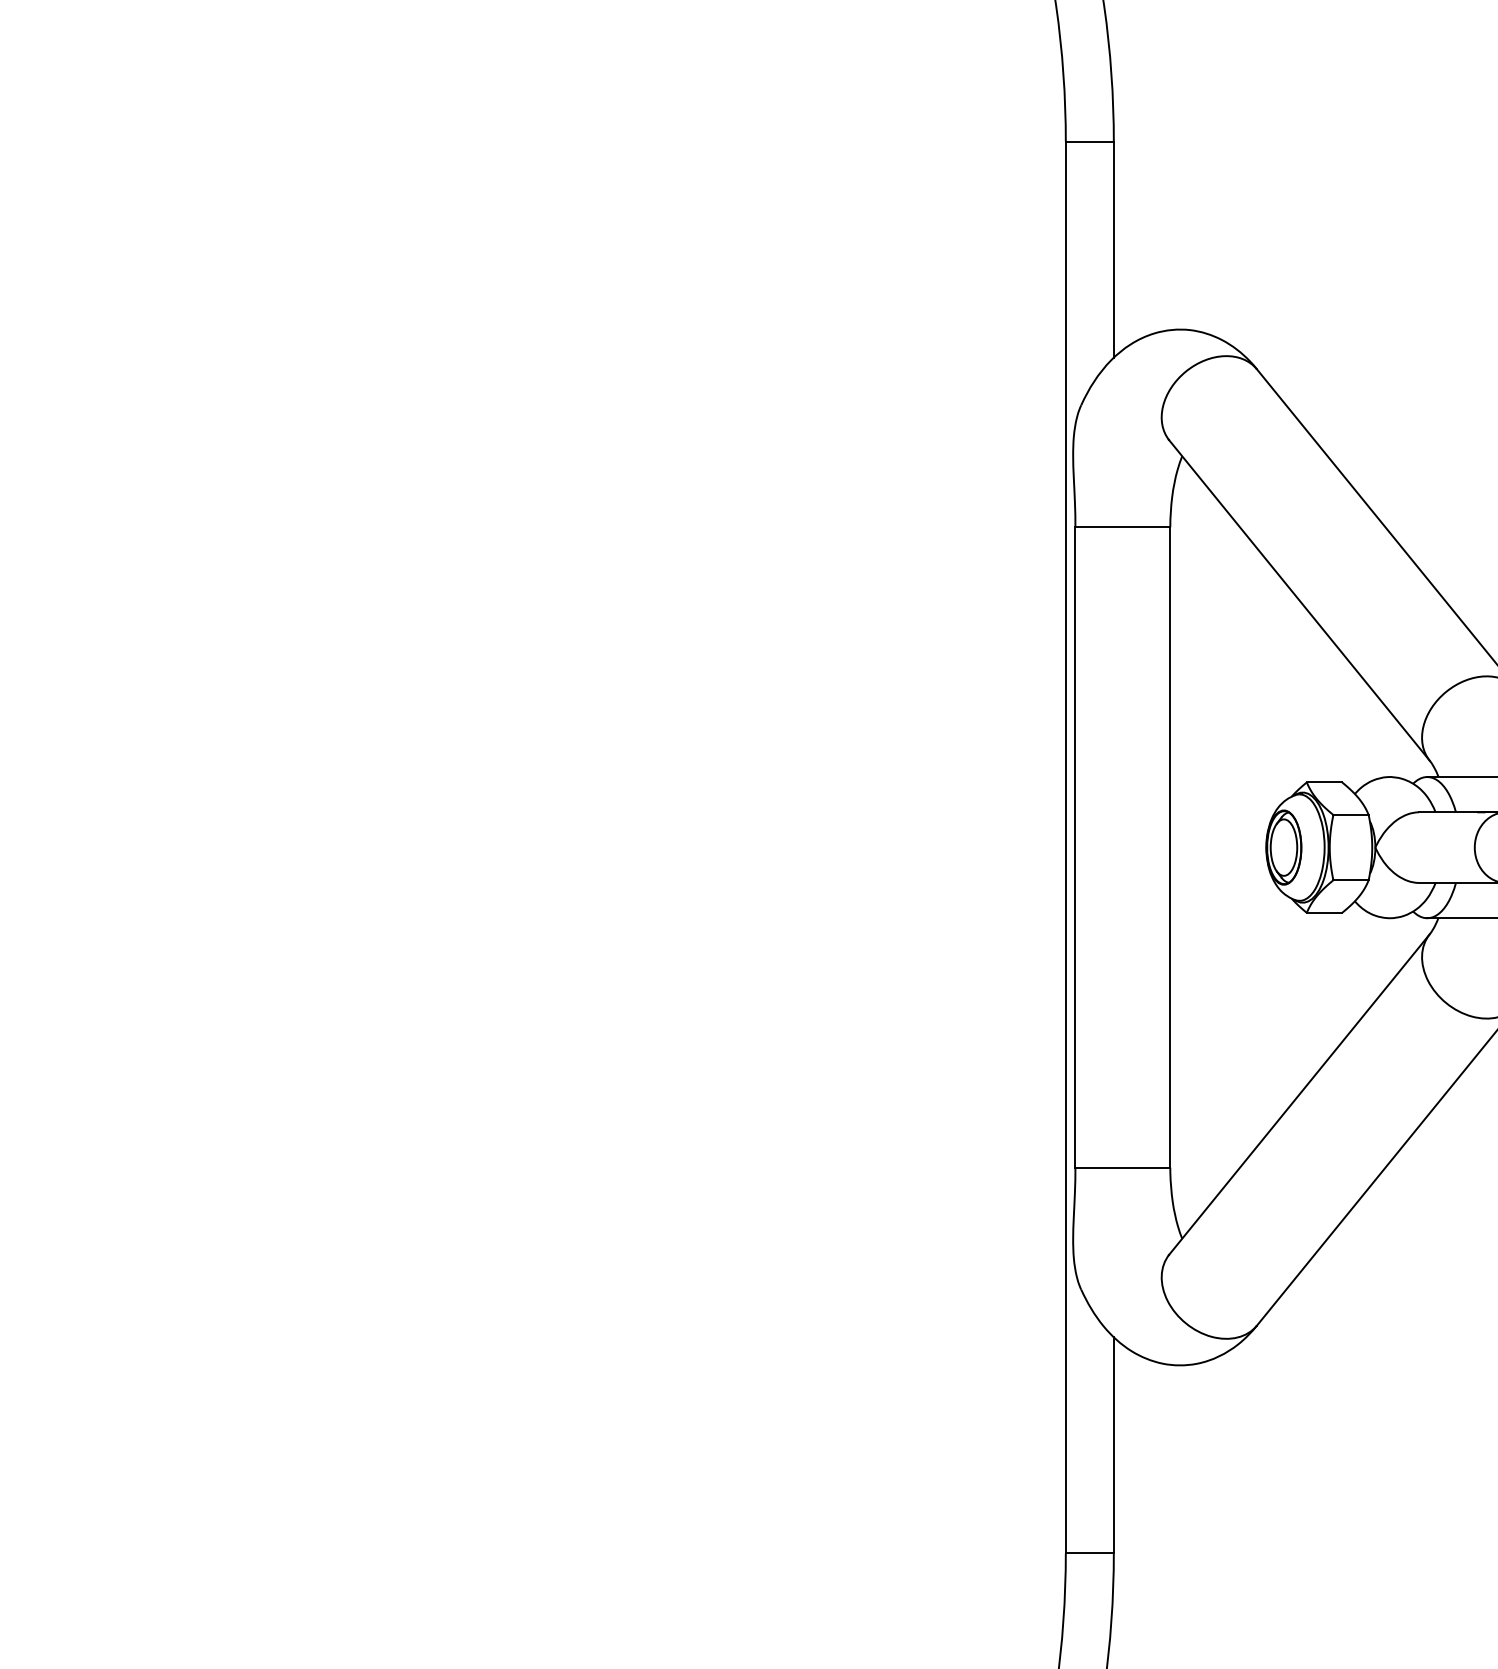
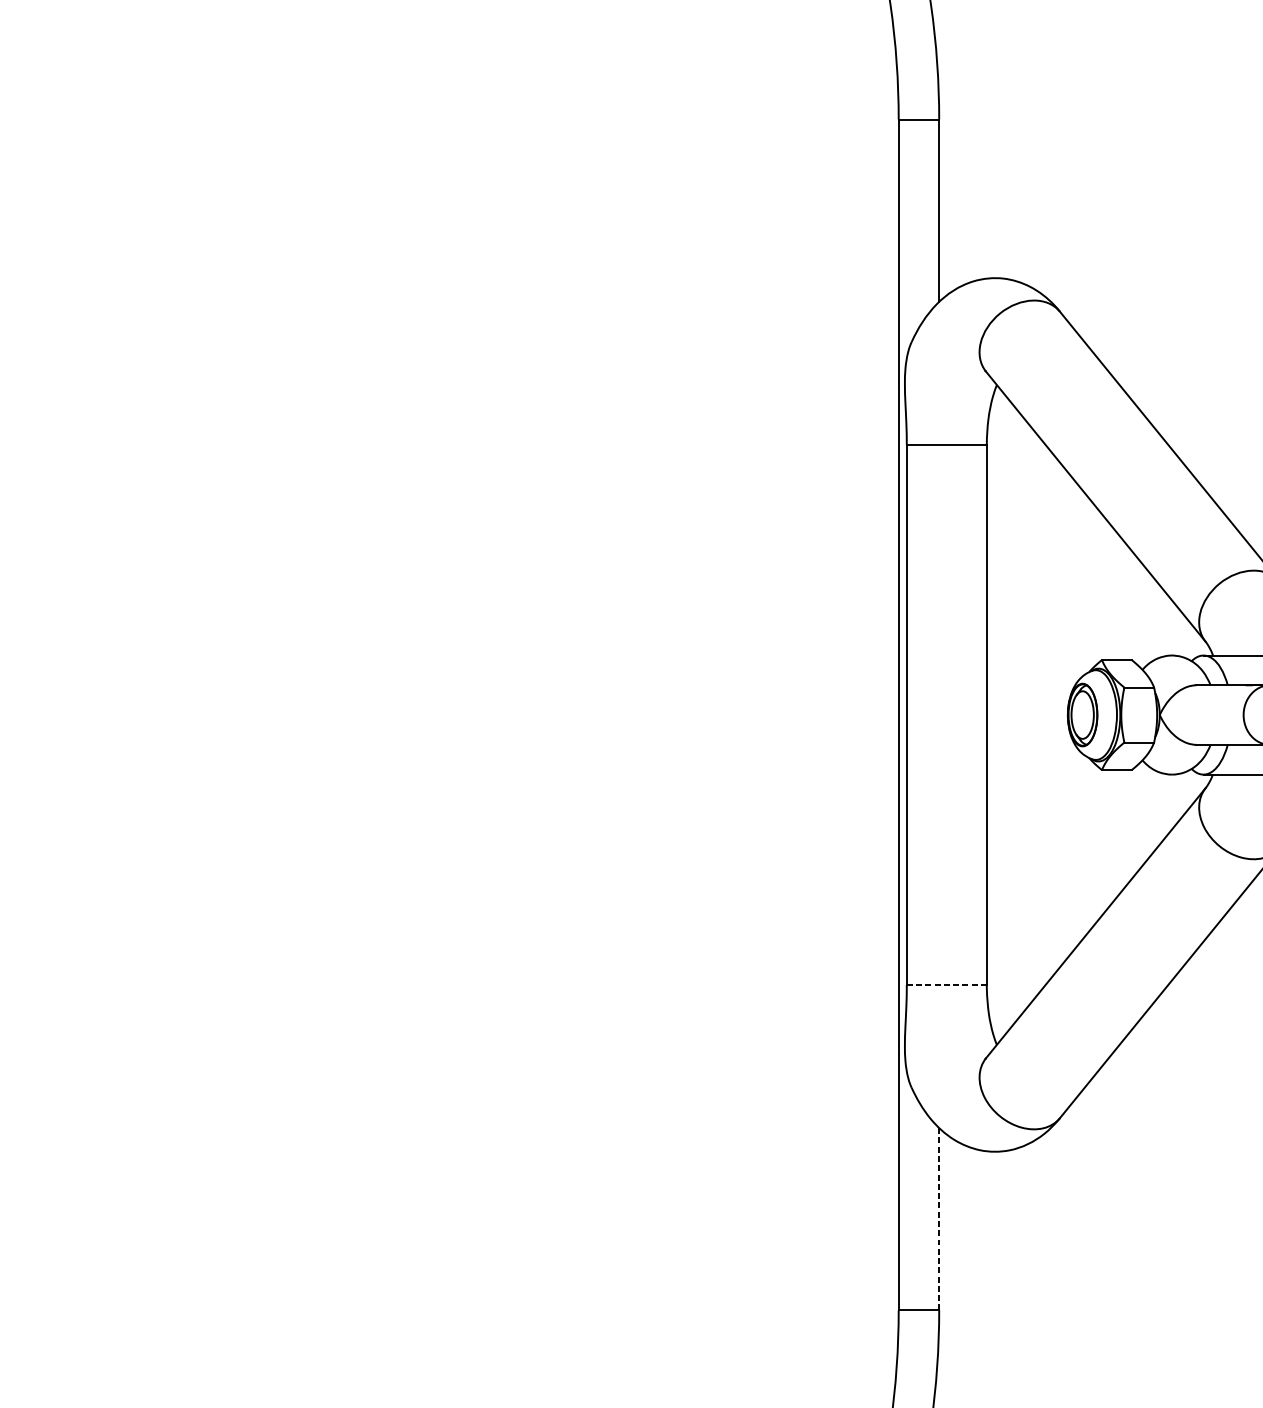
line: (1123, 1167) -> (947, 984), solid -> dashed
line: (1113, 1444) -> (938, 1218), solid -> dashed

